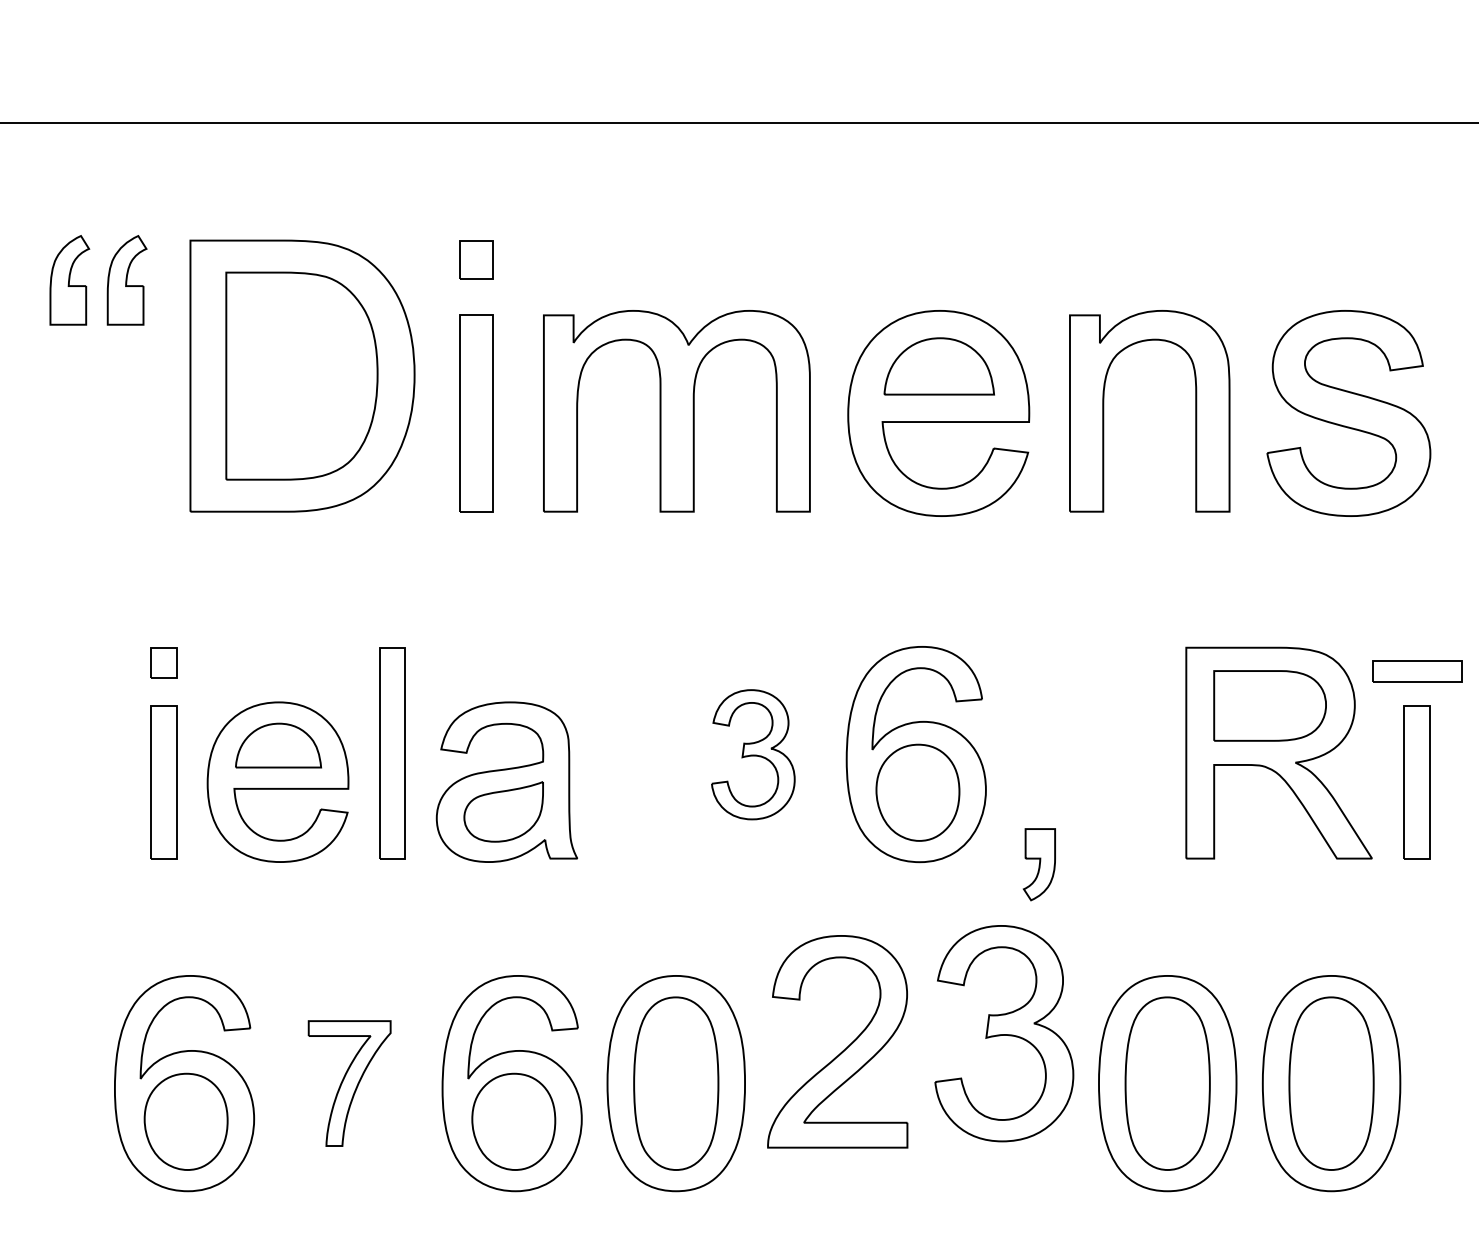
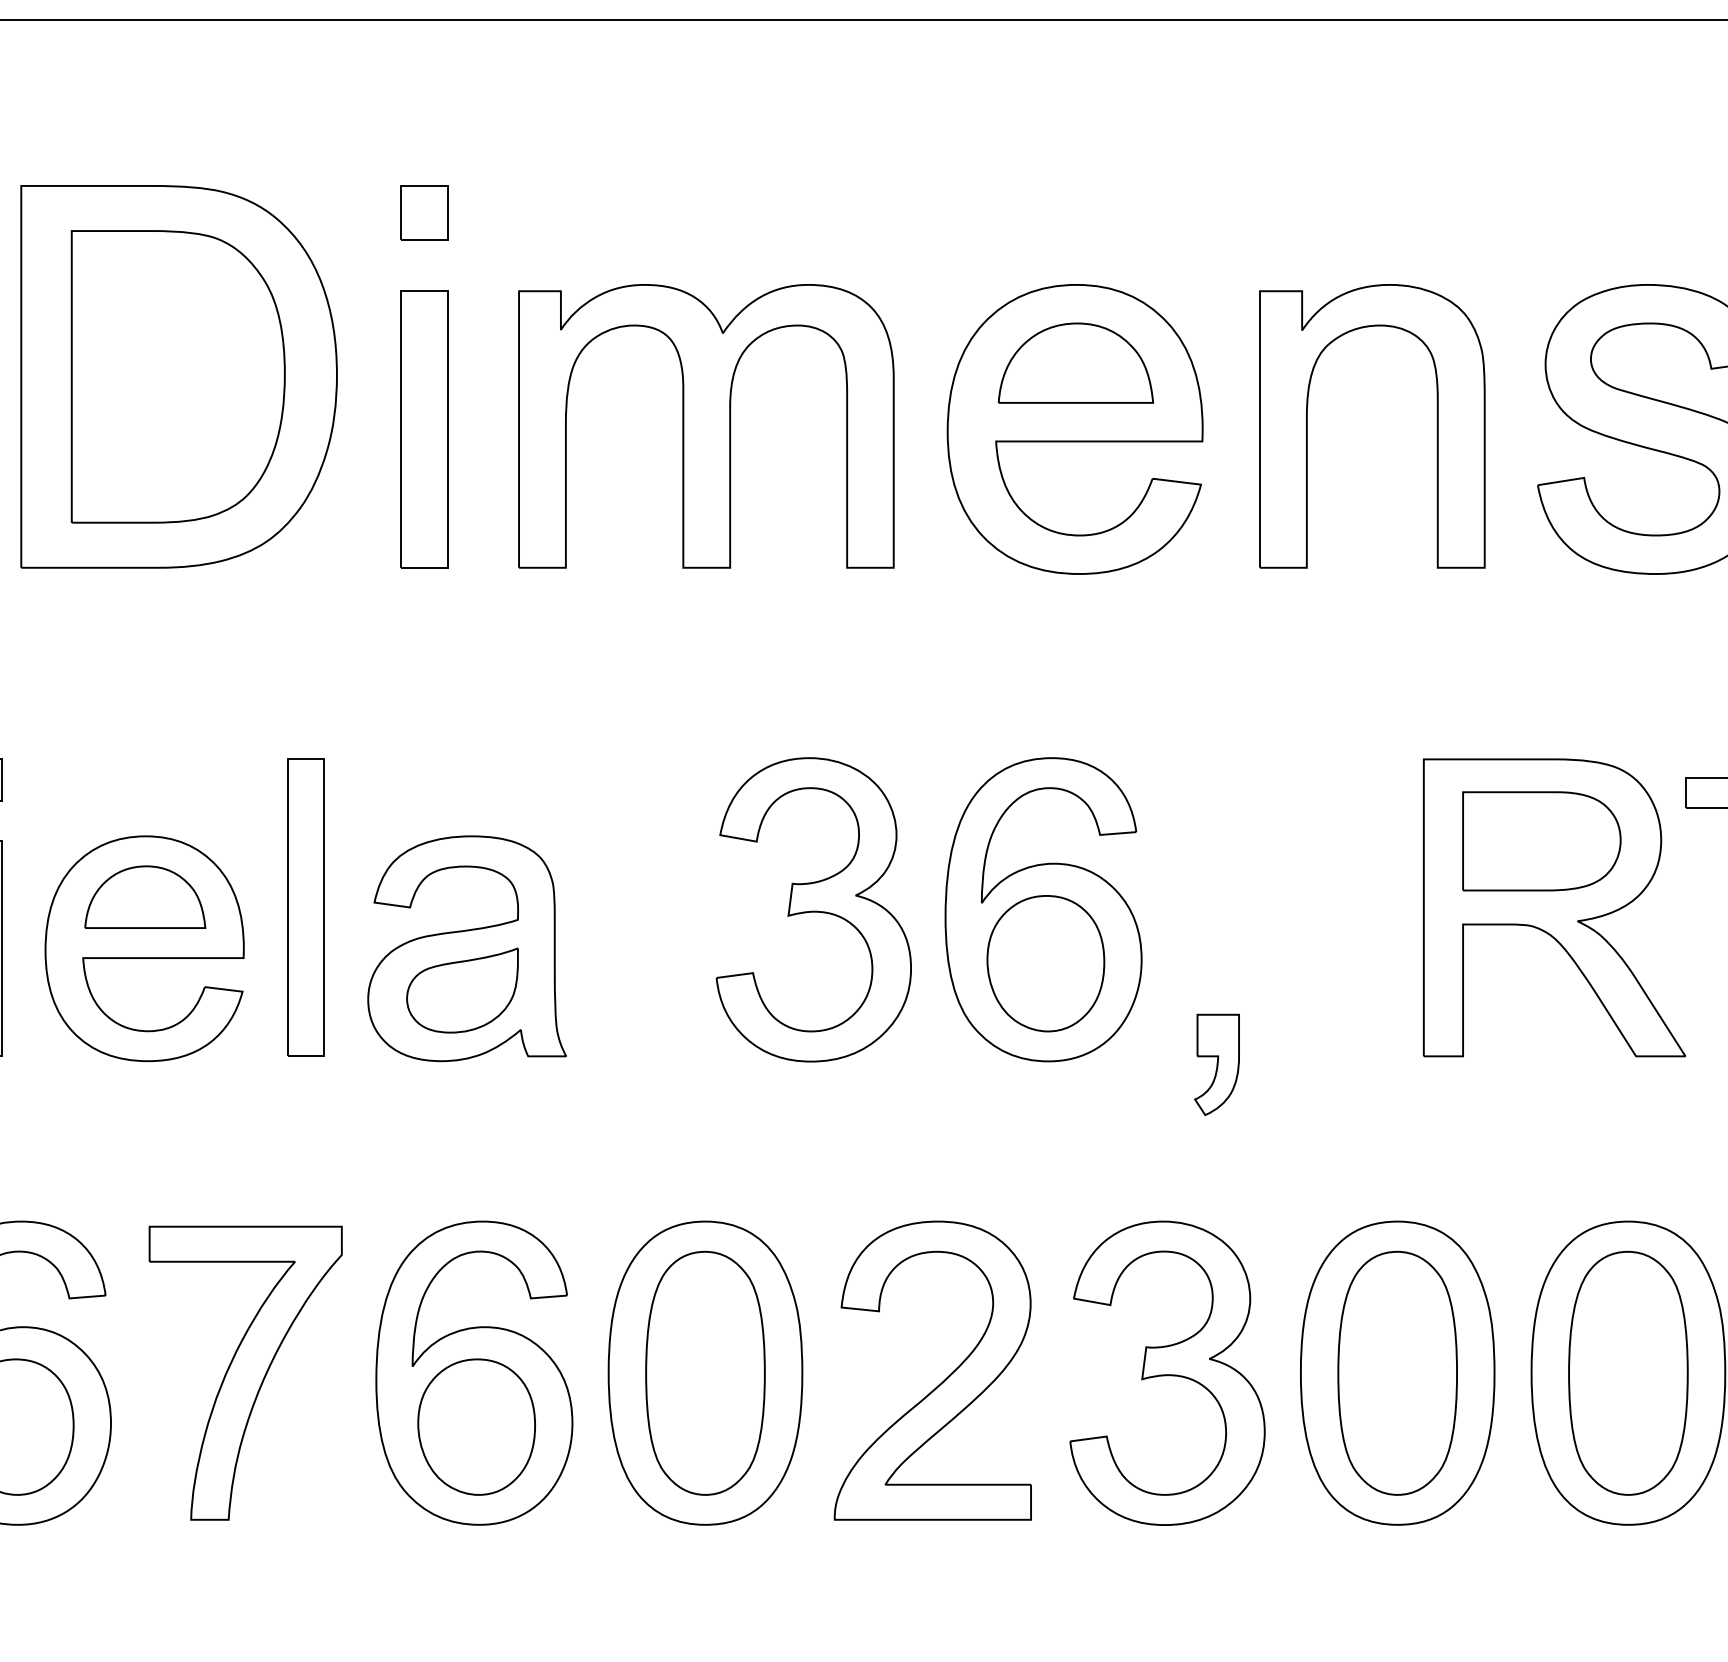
part: (753, 754) -> (814, 909), size x1.67
part: (1004, 1033) -> (1167, 1373), moved
part: (843, 1049) -> (941, 1381), moved
part: (349, 1083) -> (245, 1373), size x1.67

